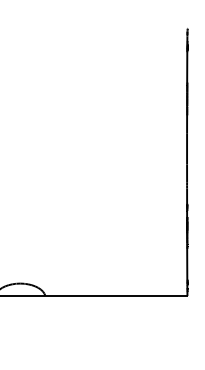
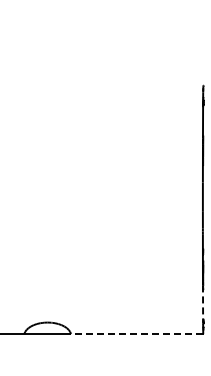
line: (187, 264) -> (203, 304), solid -> dashed
line: (115, 296) -> (136, 334), solid -> dashed

